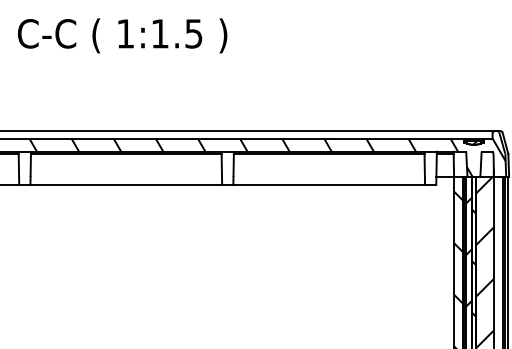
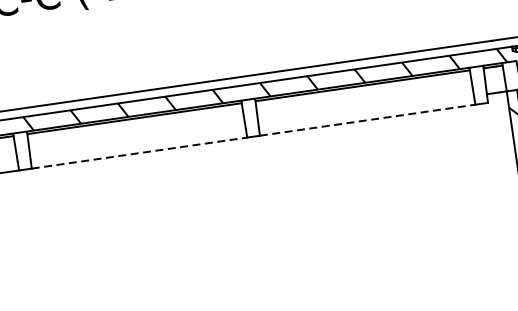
line: (126, 184) -> (139, 152), solid -> dashed
line: (329, 184) -> (367, 119), solid -> dashed

